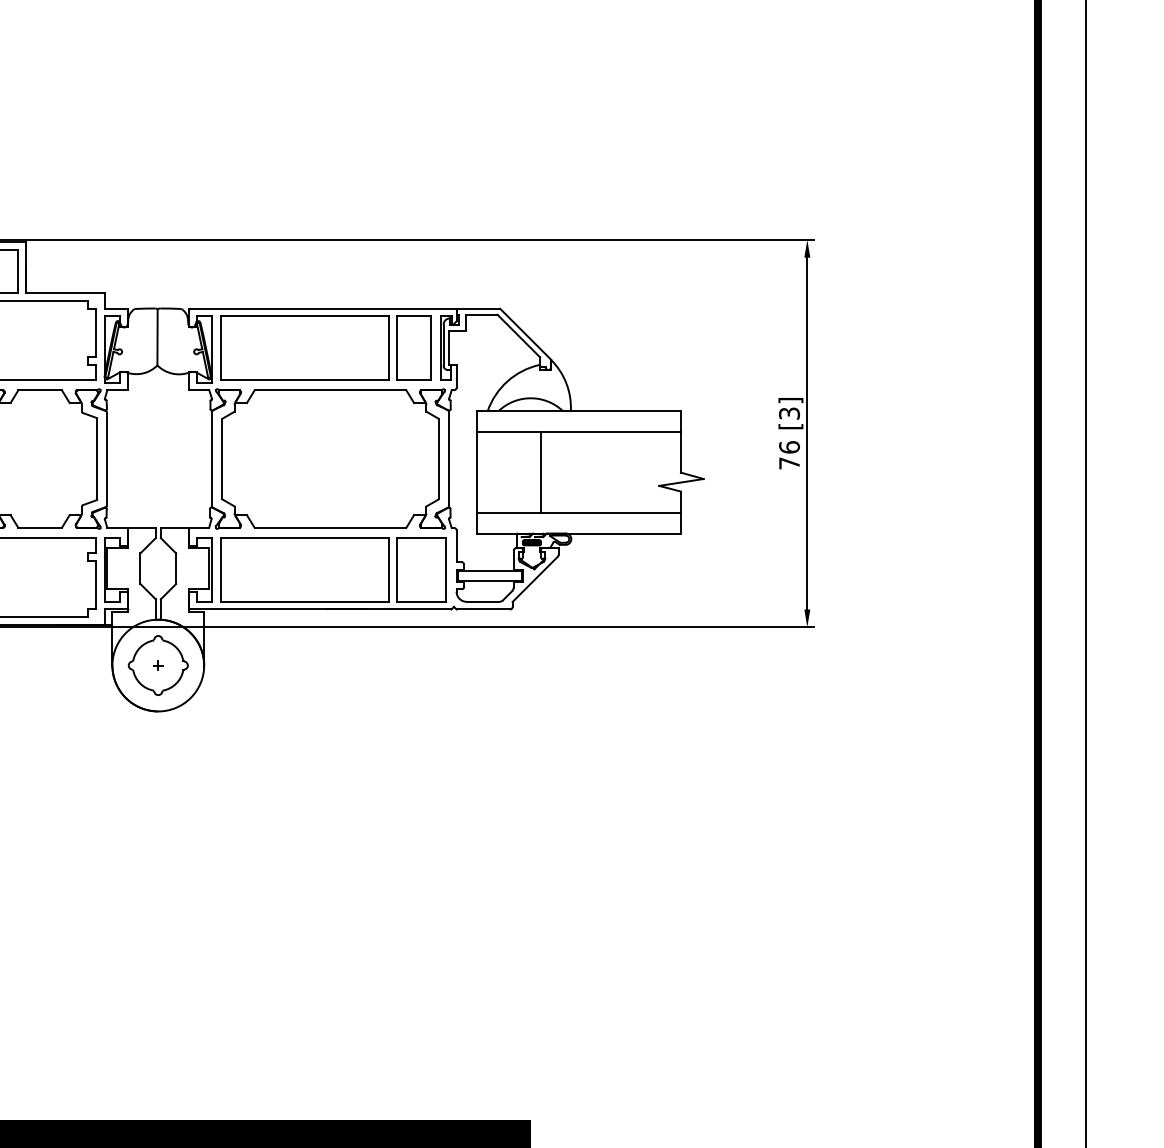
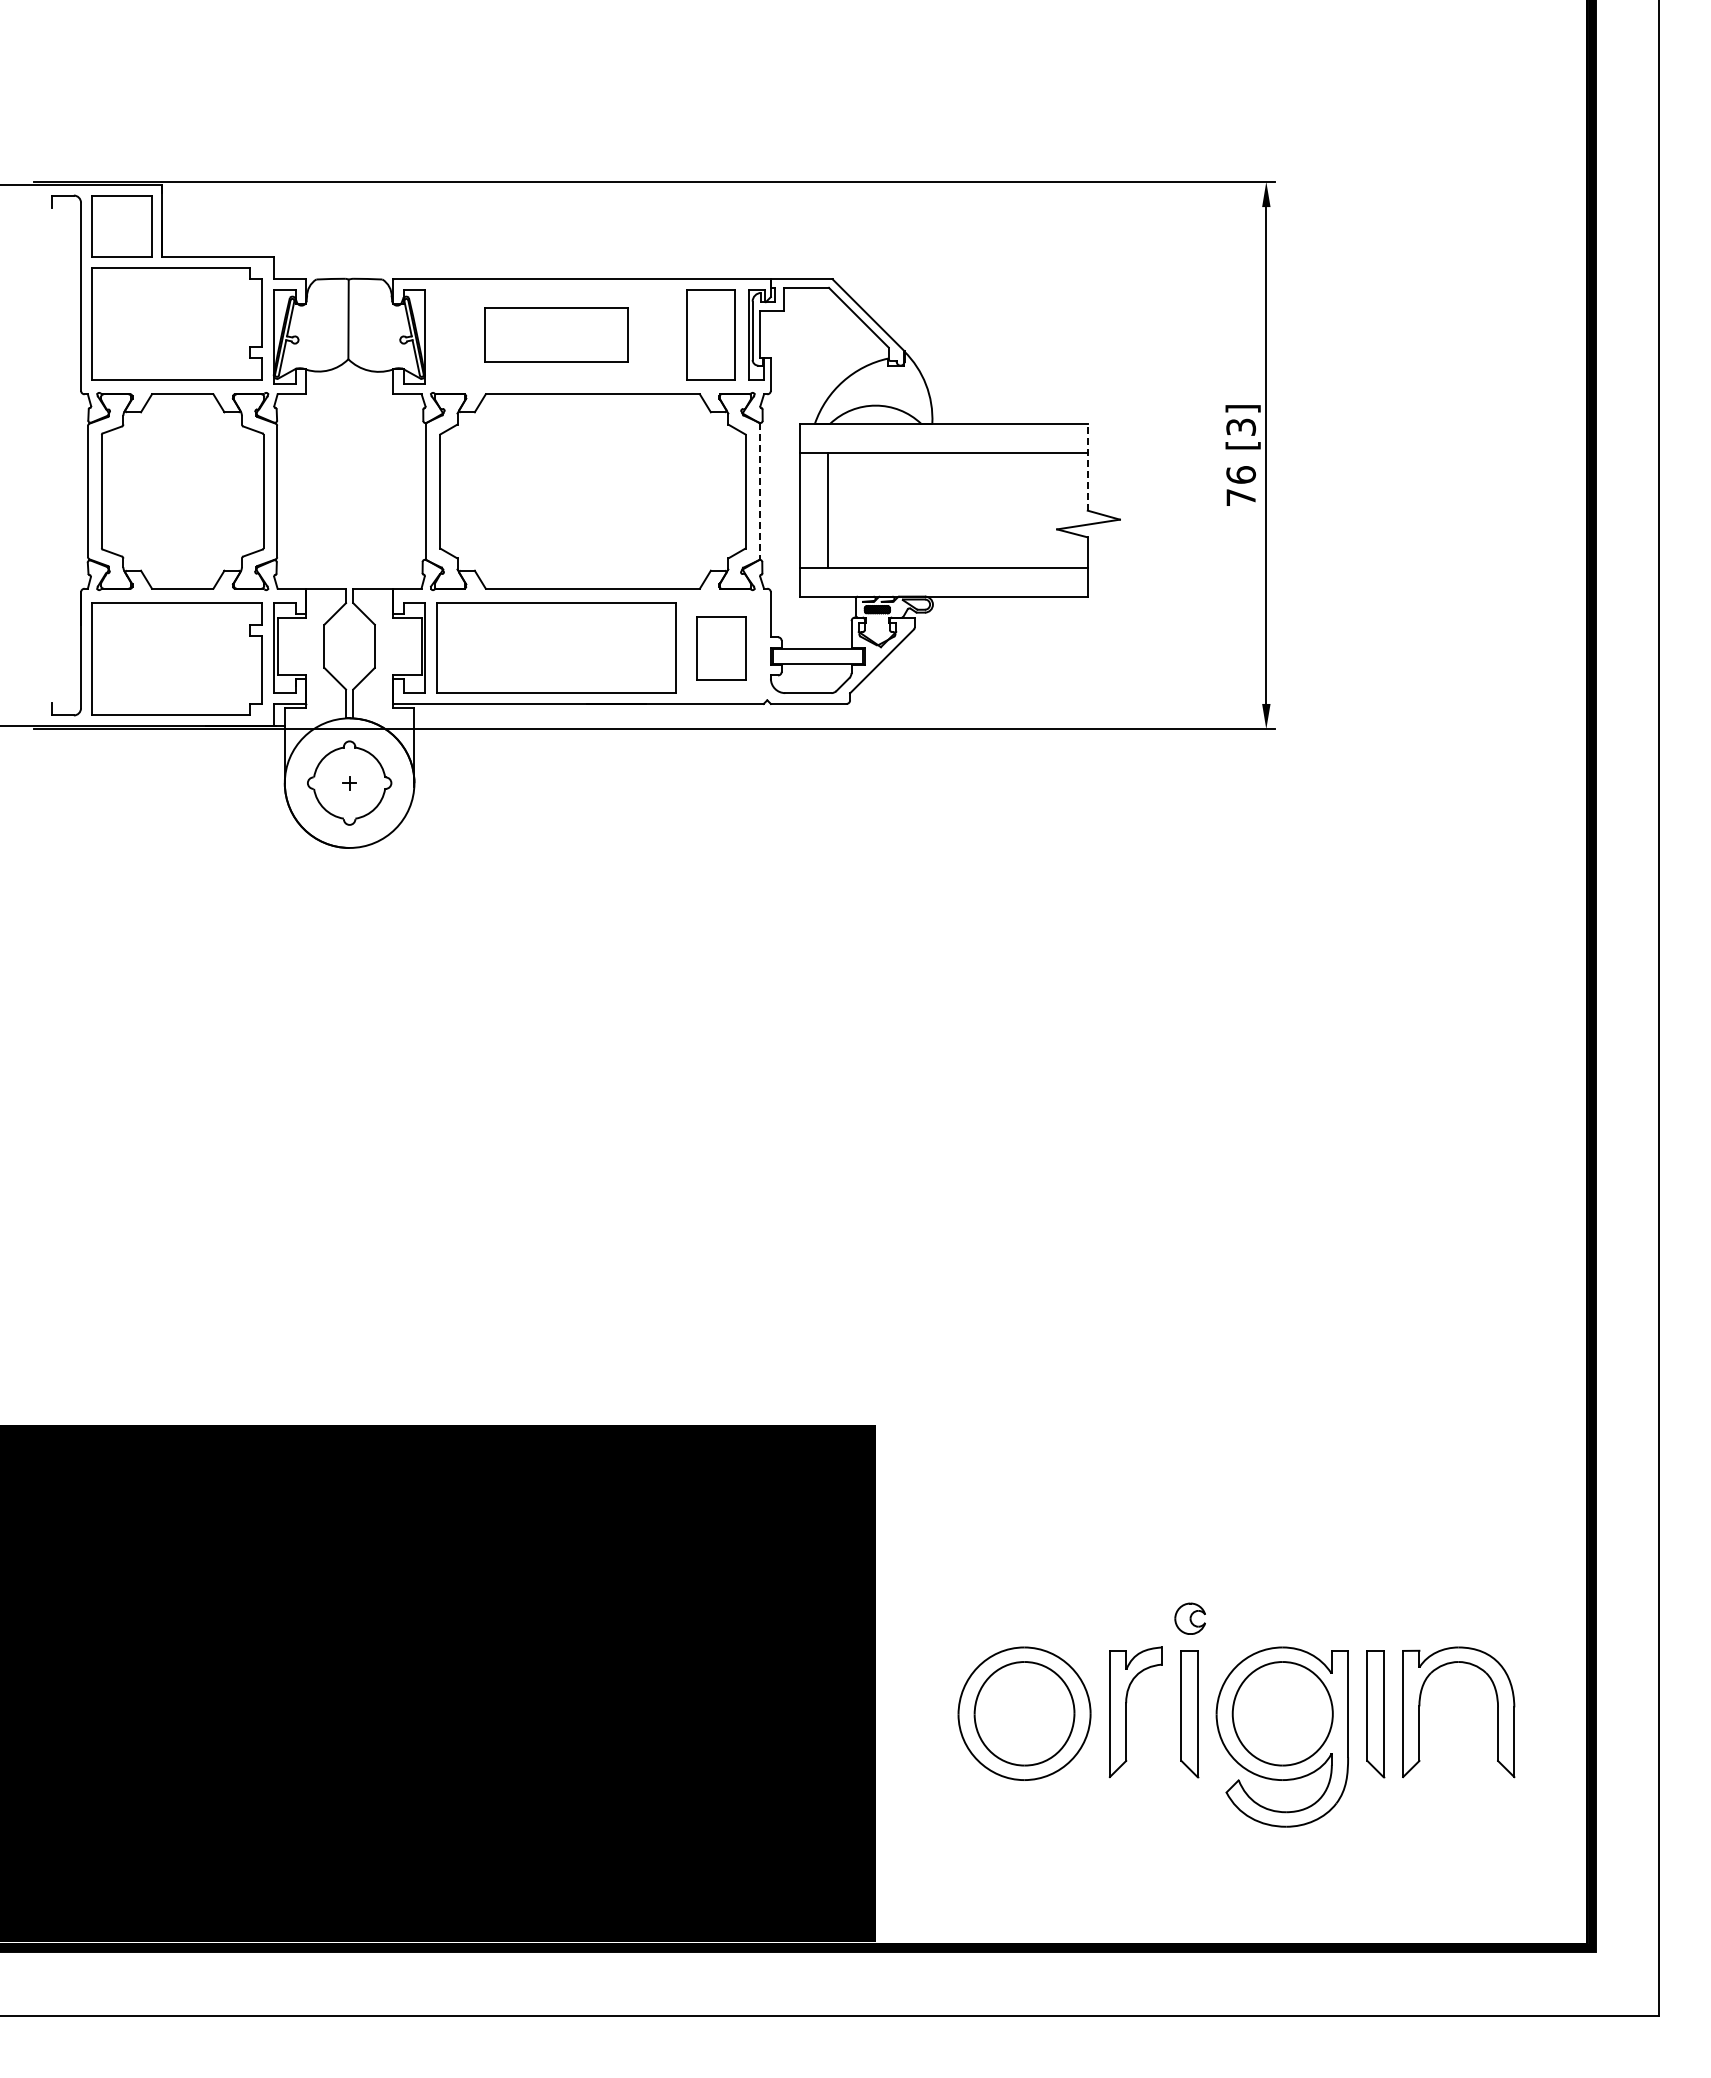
part: (304, 347) -> (556, 334), size x0.6
line: (680, 441) -> (1087, 466), solid -> dashed
line: (448, 459) -> (759, 492), solid -> dashed
line: (540, 471) -> (827, 509), moved
part: (421, 569) -> (721, 647), size x0.7

